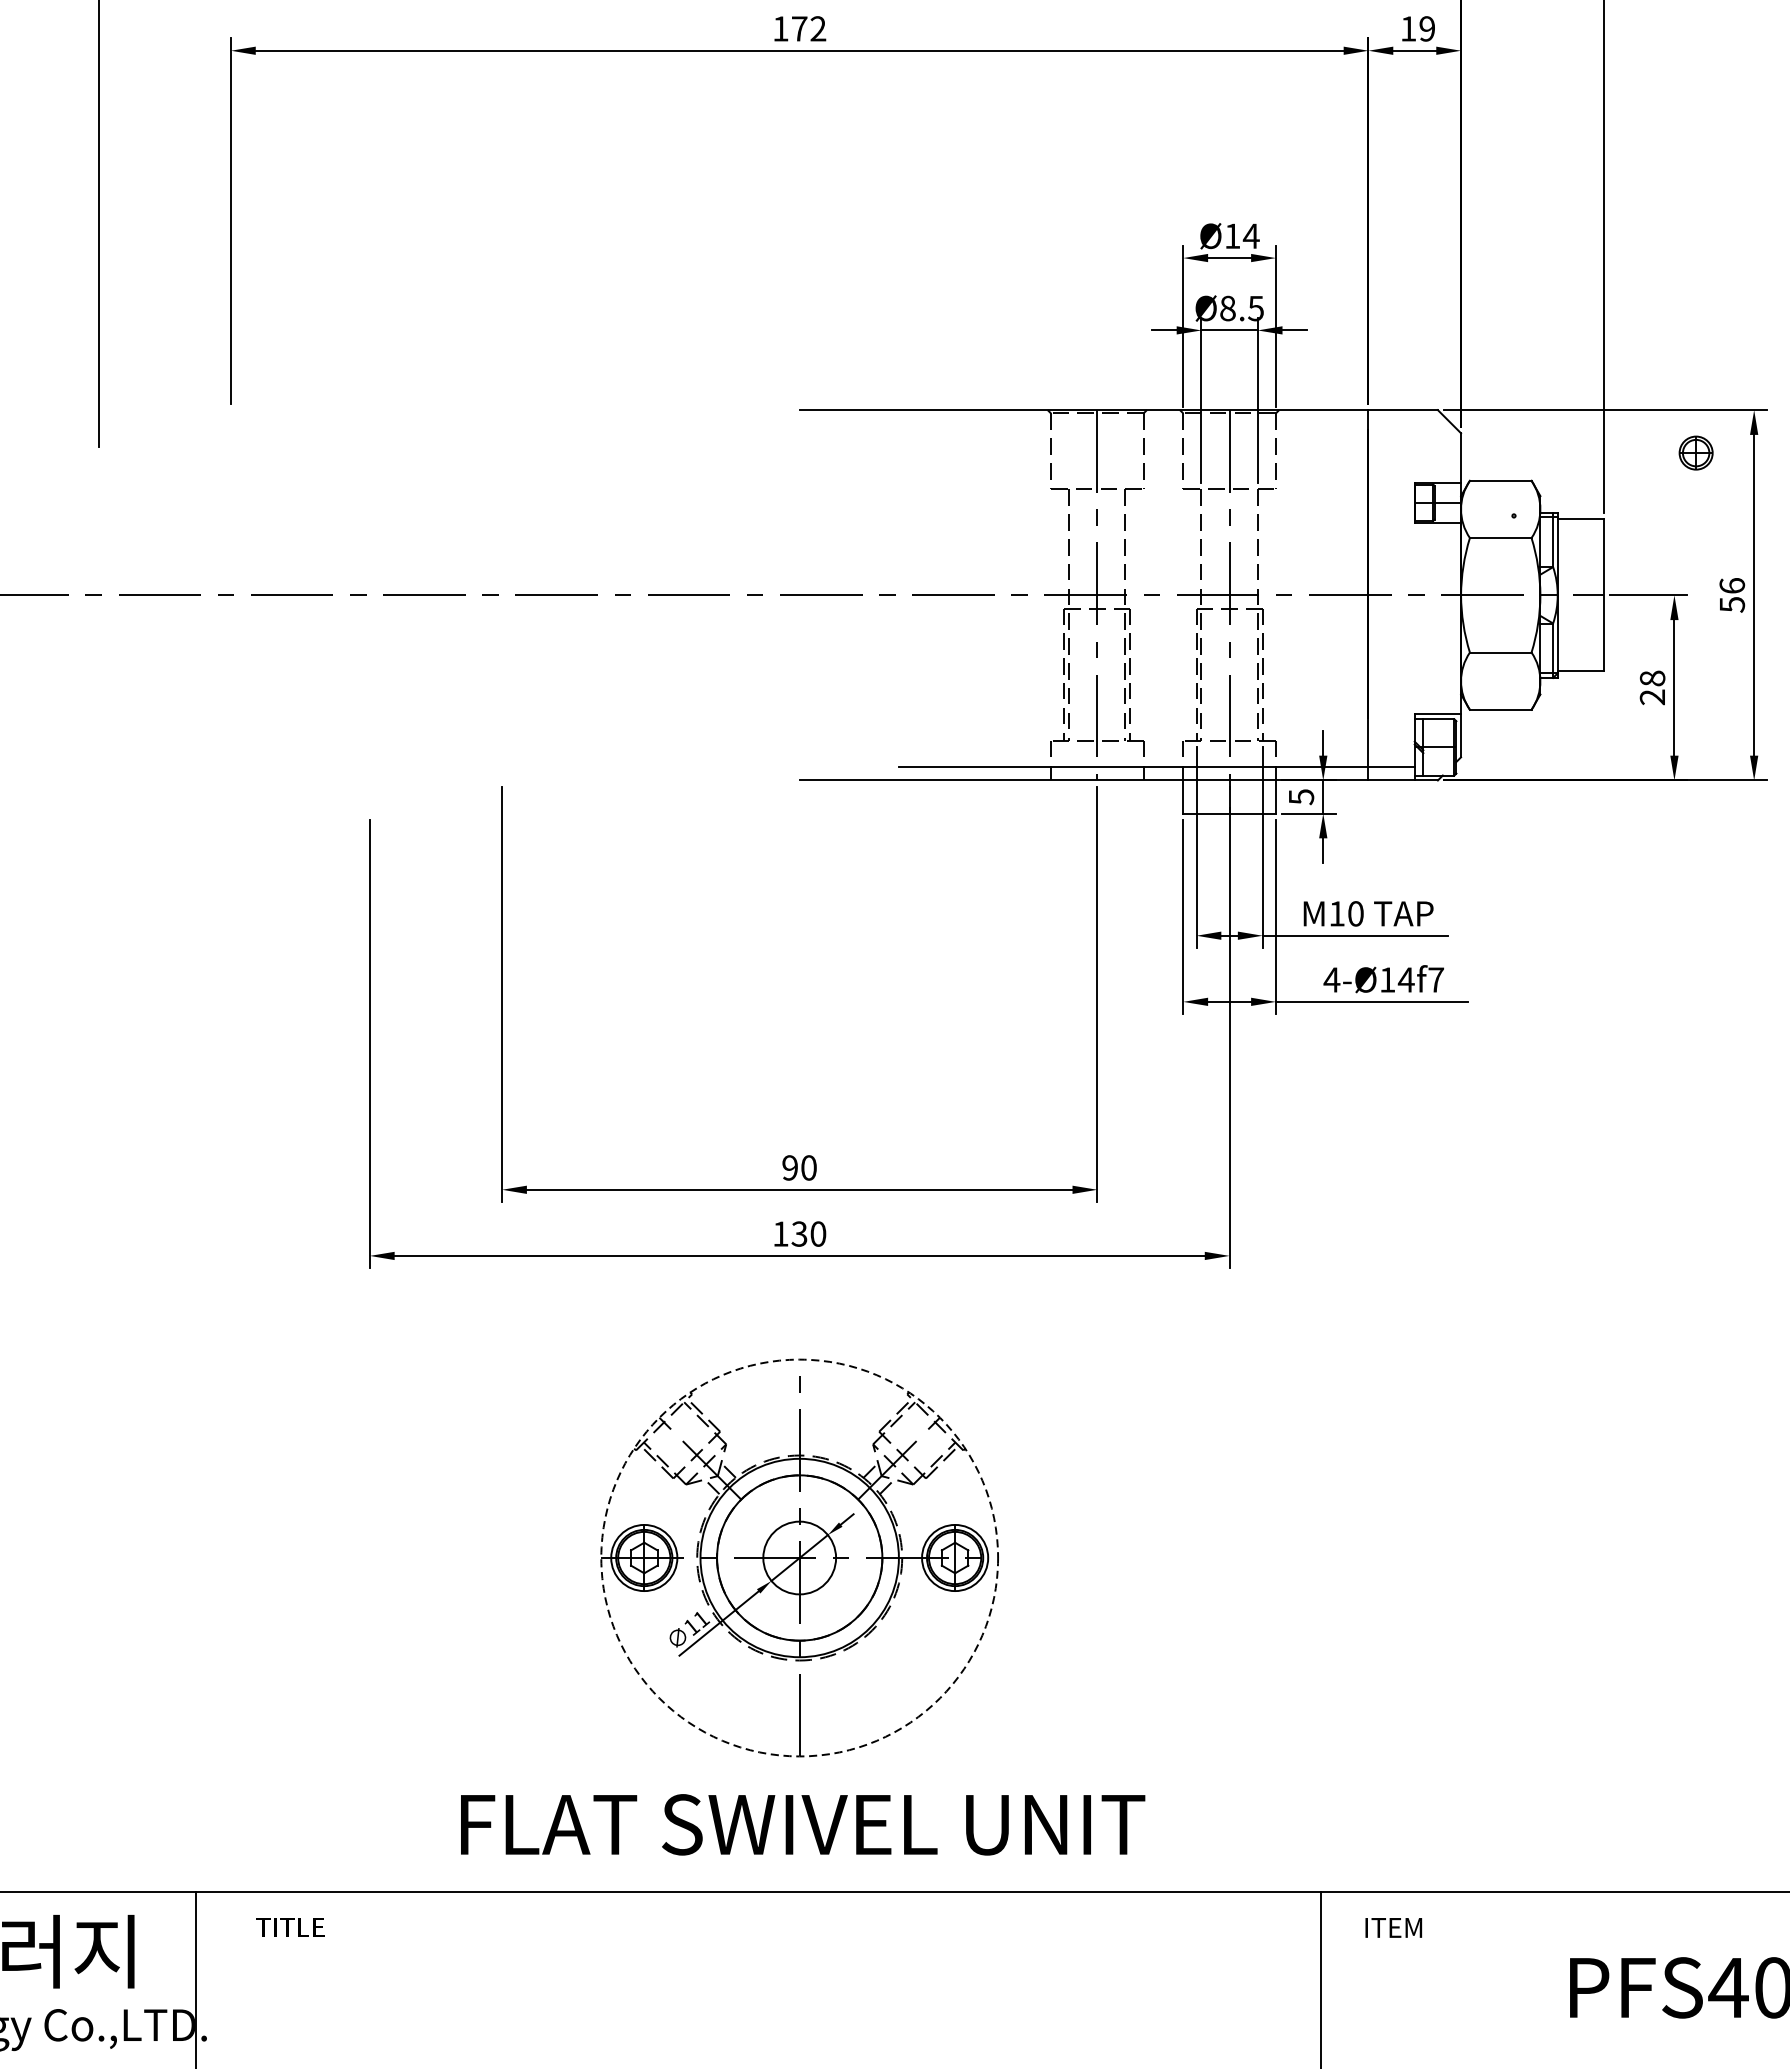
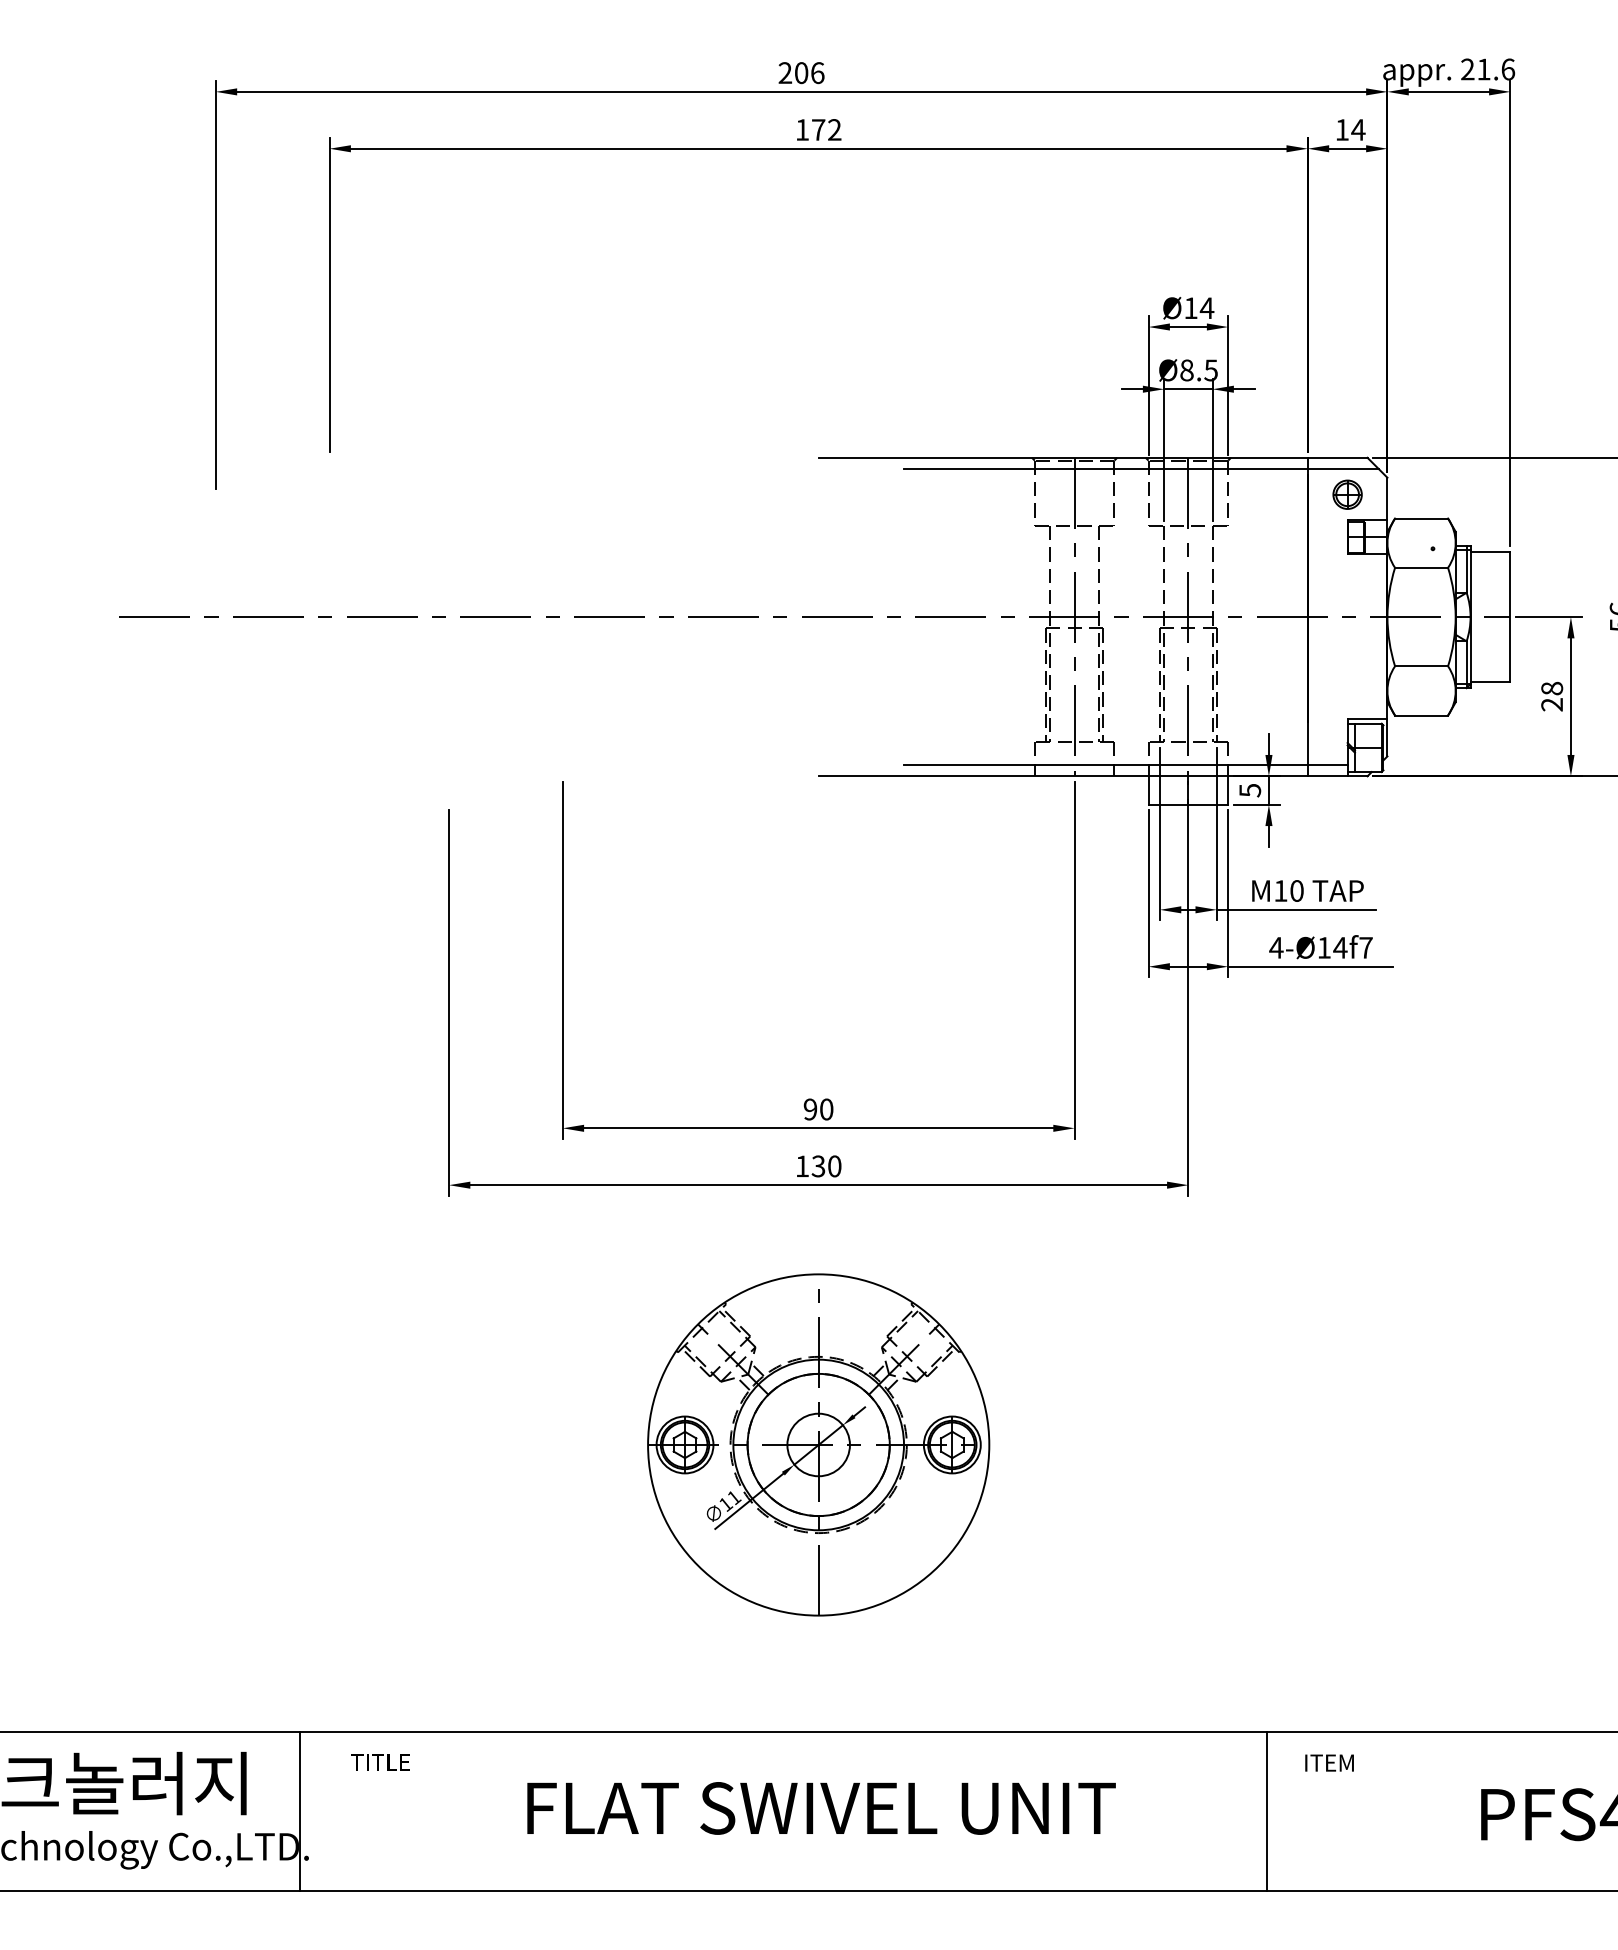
text: (1427, 28) -> (1358, 129), 19 -> 14
line: (1175, 423) -> (1141, 469), added
part: (1696, 452) -> (1347, 494), moved
circle: (799, 1557) -> (818, 1444), dashed -> solid
text: (802, 1824) -> (821, 1808), moved

